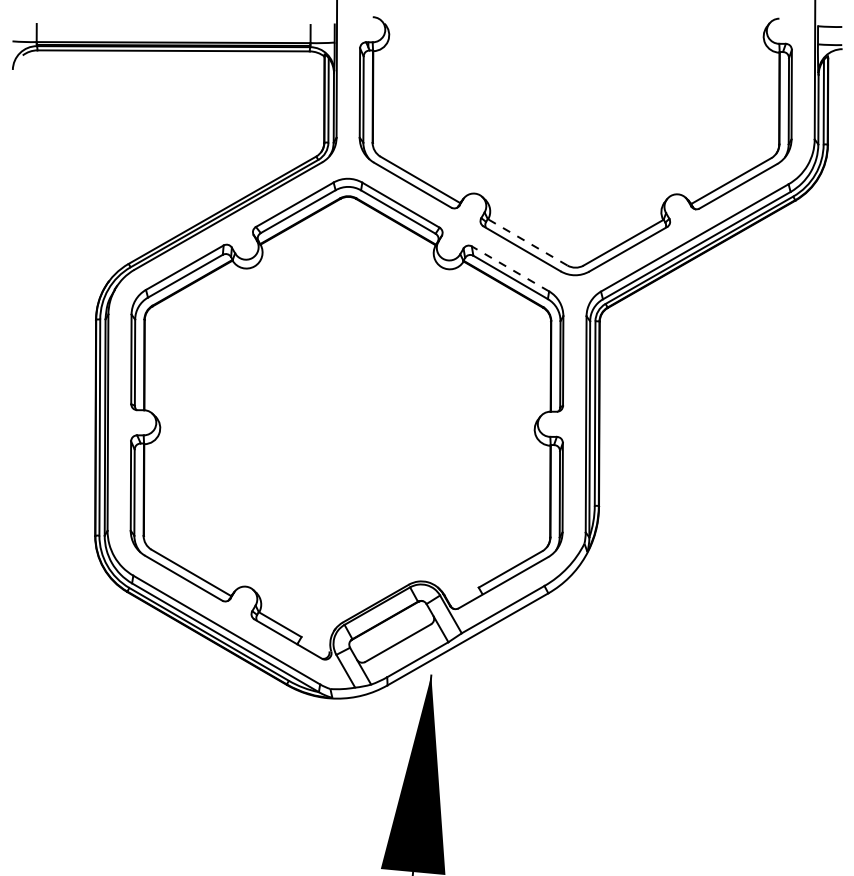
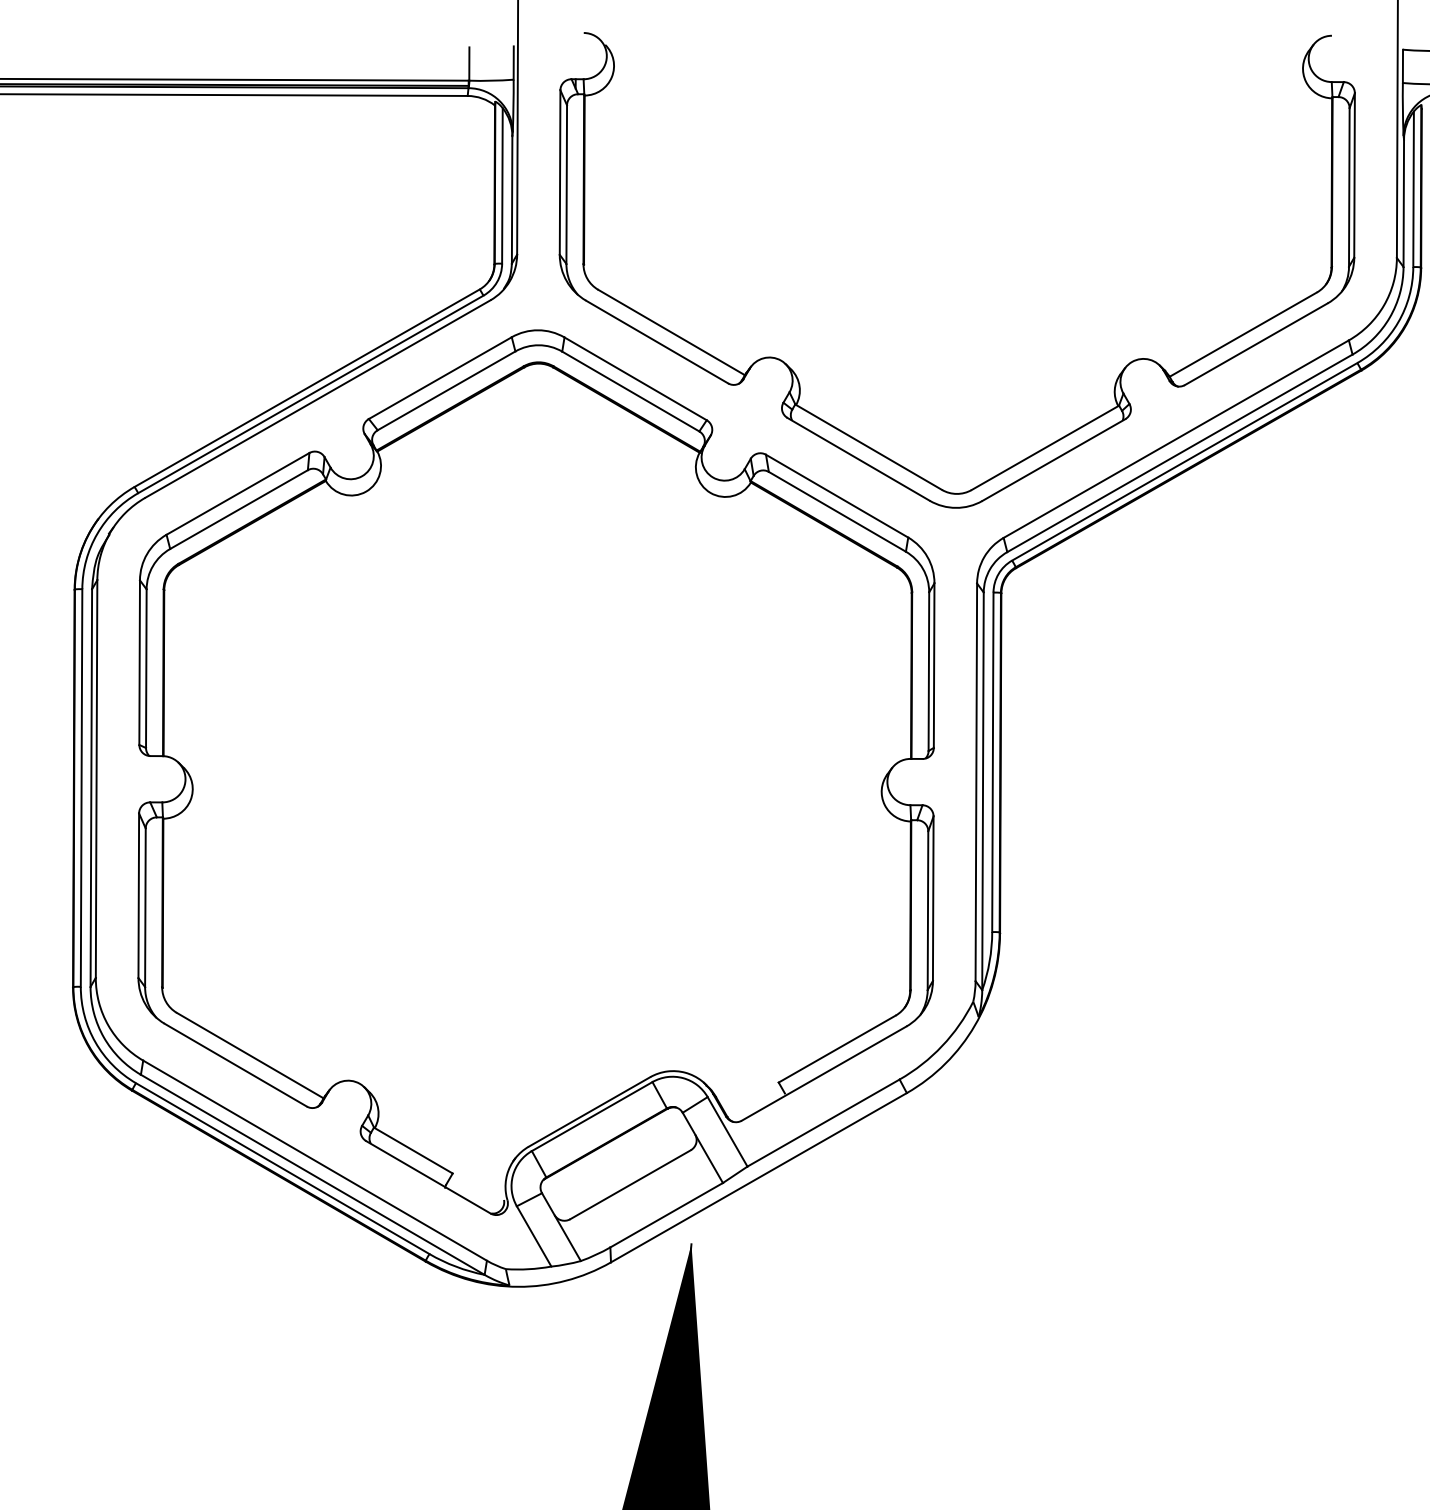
line: (527, 242) -> (868, 447), dashed -> solid
line: (510, 268) -> (837, 495), dashed -> solid

